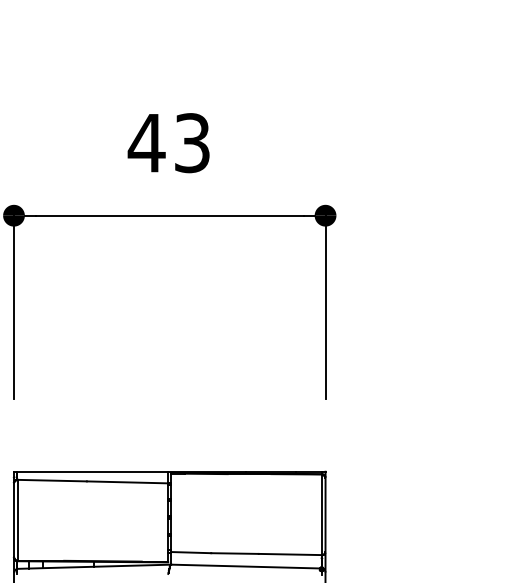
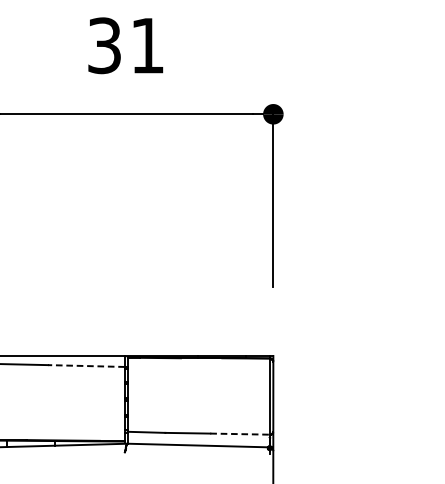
text: (168, 143) -> (125, 46), 43 -> 31
line: (127, 482) -> (86, 366), solid -> dashed
line: (290, 554) -> (240, 434), solid -> dashed

